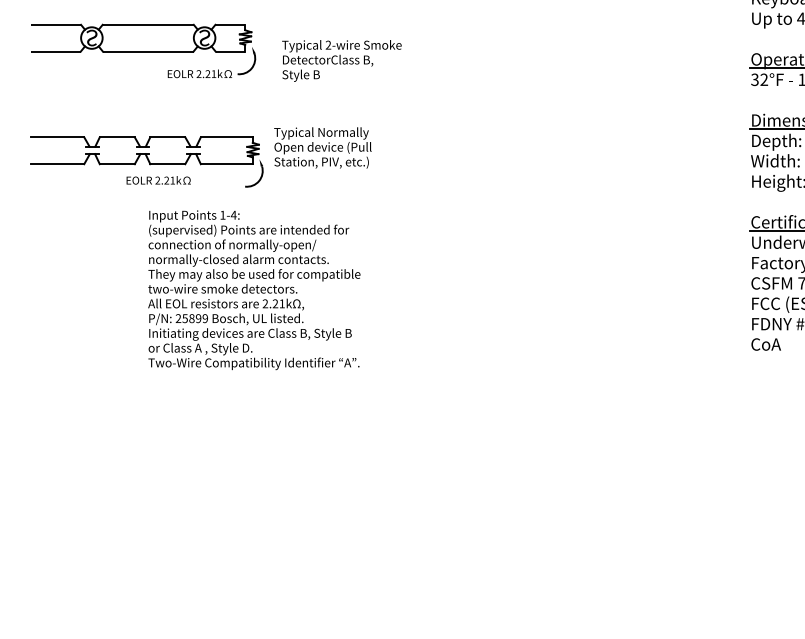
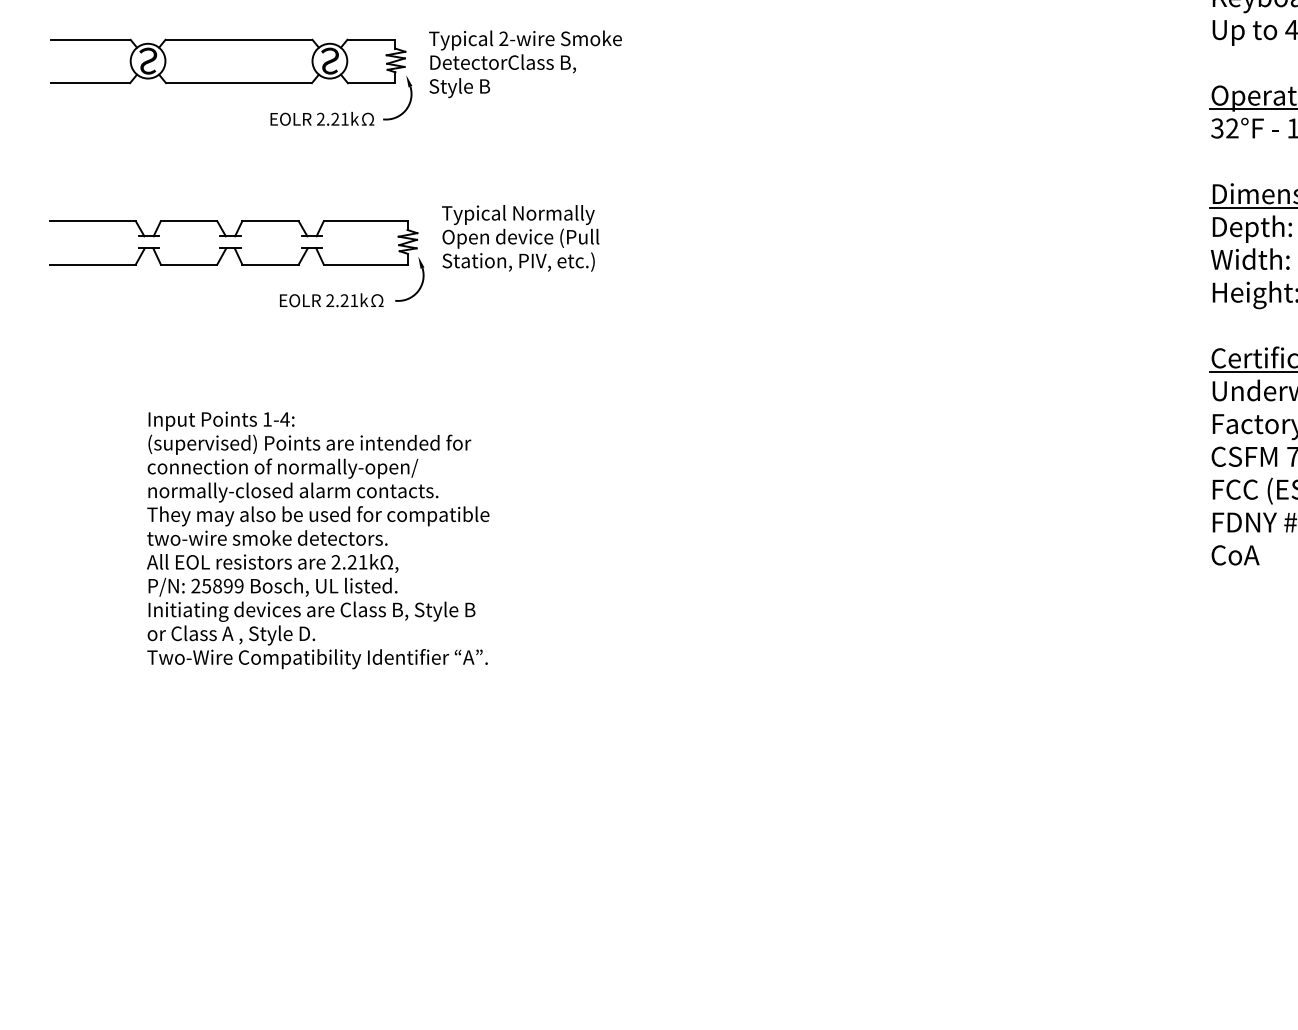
text: (341, 60) -> (524, 63), moved
text: (158, 180) -> (331, 300), moved
text: (254, 290) -> (318, 540), moved

